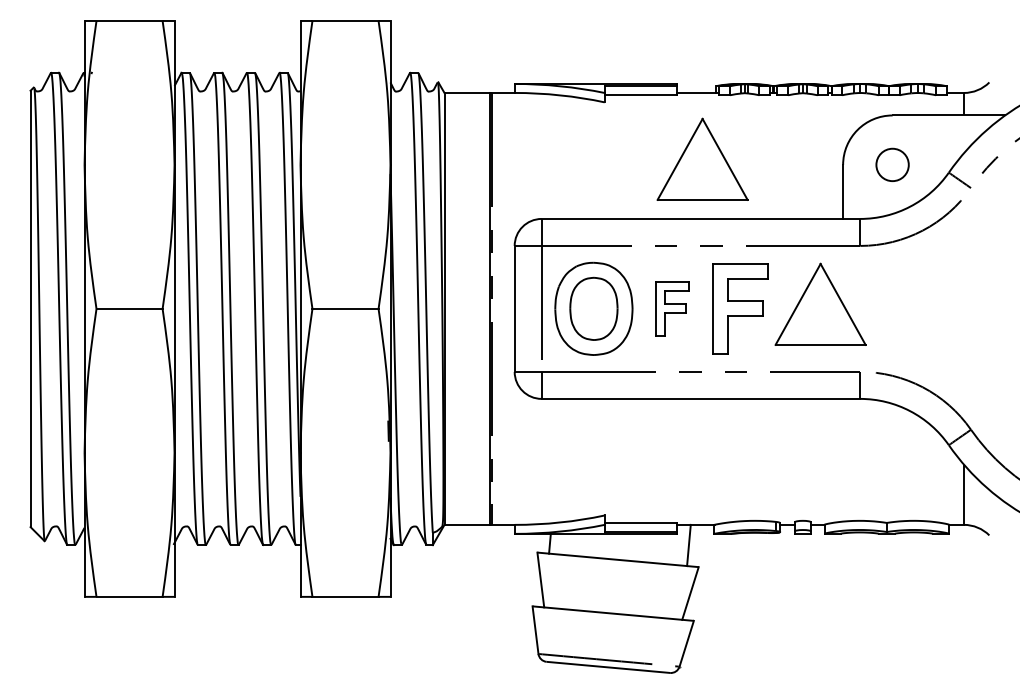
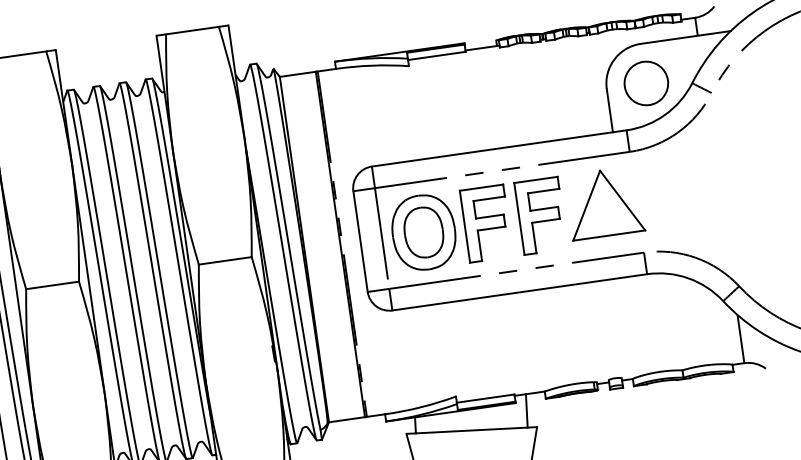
part: (702, 158) -> (493, 99), removed
circle: (892, 164) -> (646, 83), size x1.67
part: (672, 308) -> (486, 223), size x1.67

